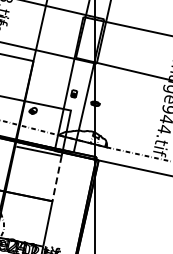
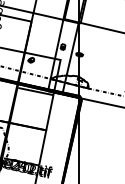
line: (57, 179) -> (50, 113), dashed -> solid

